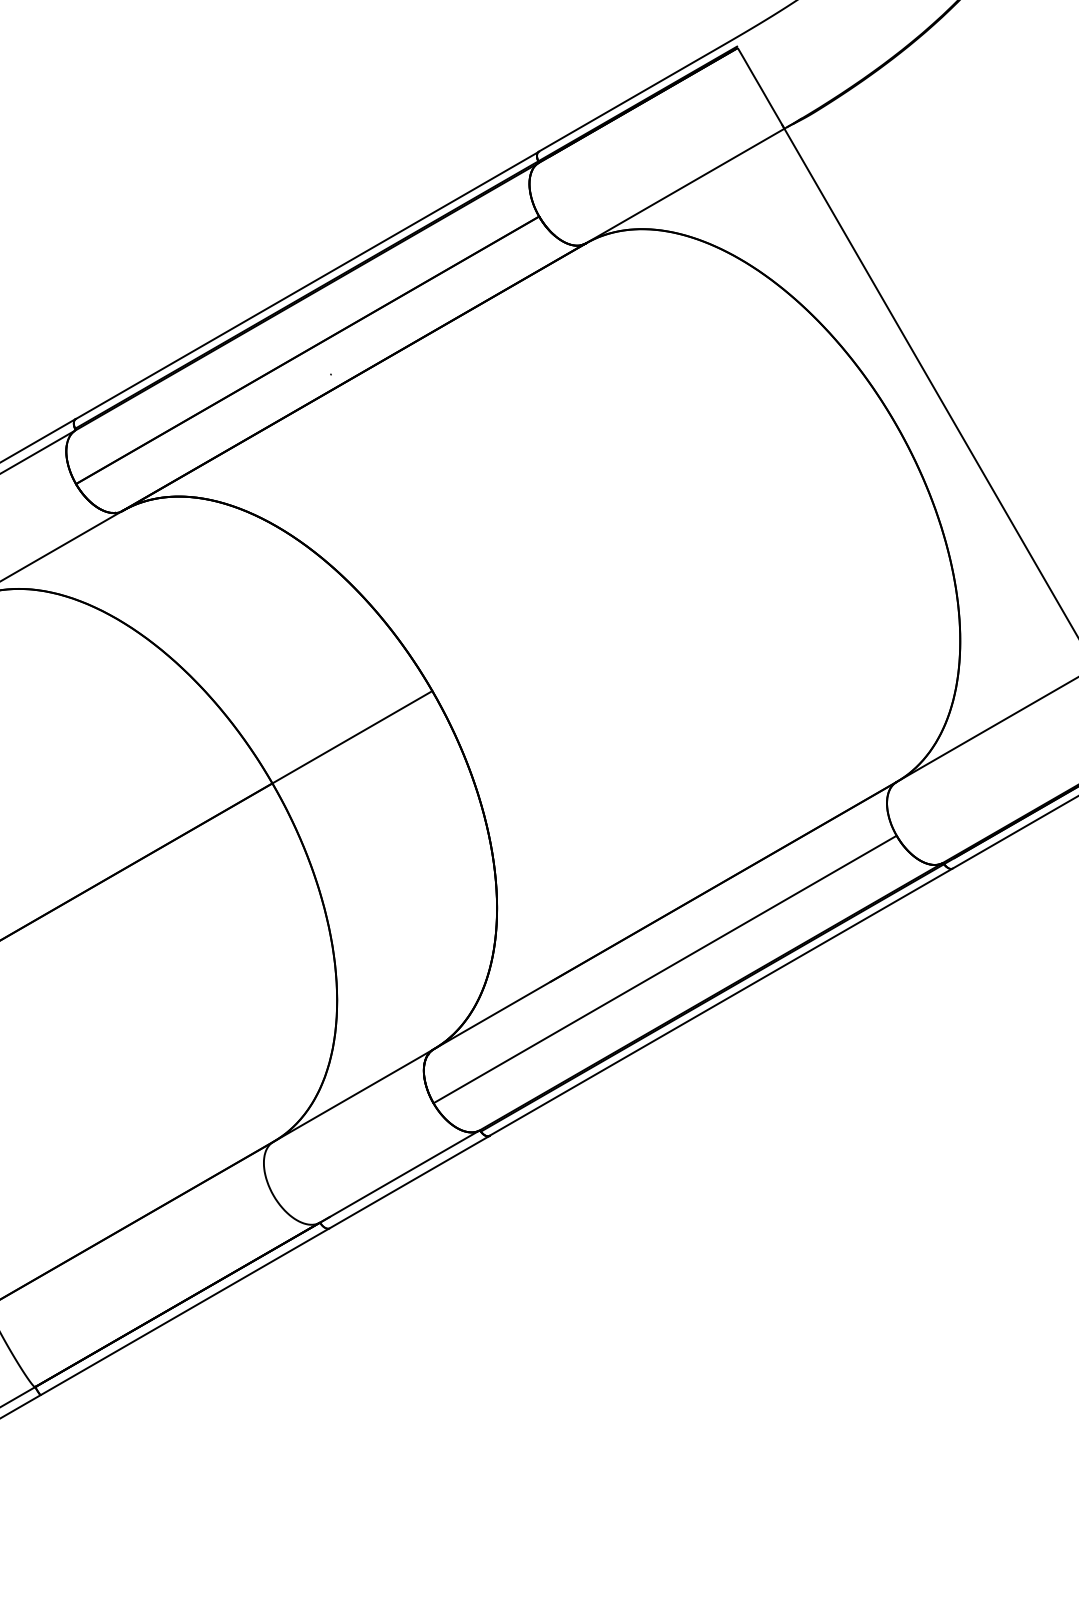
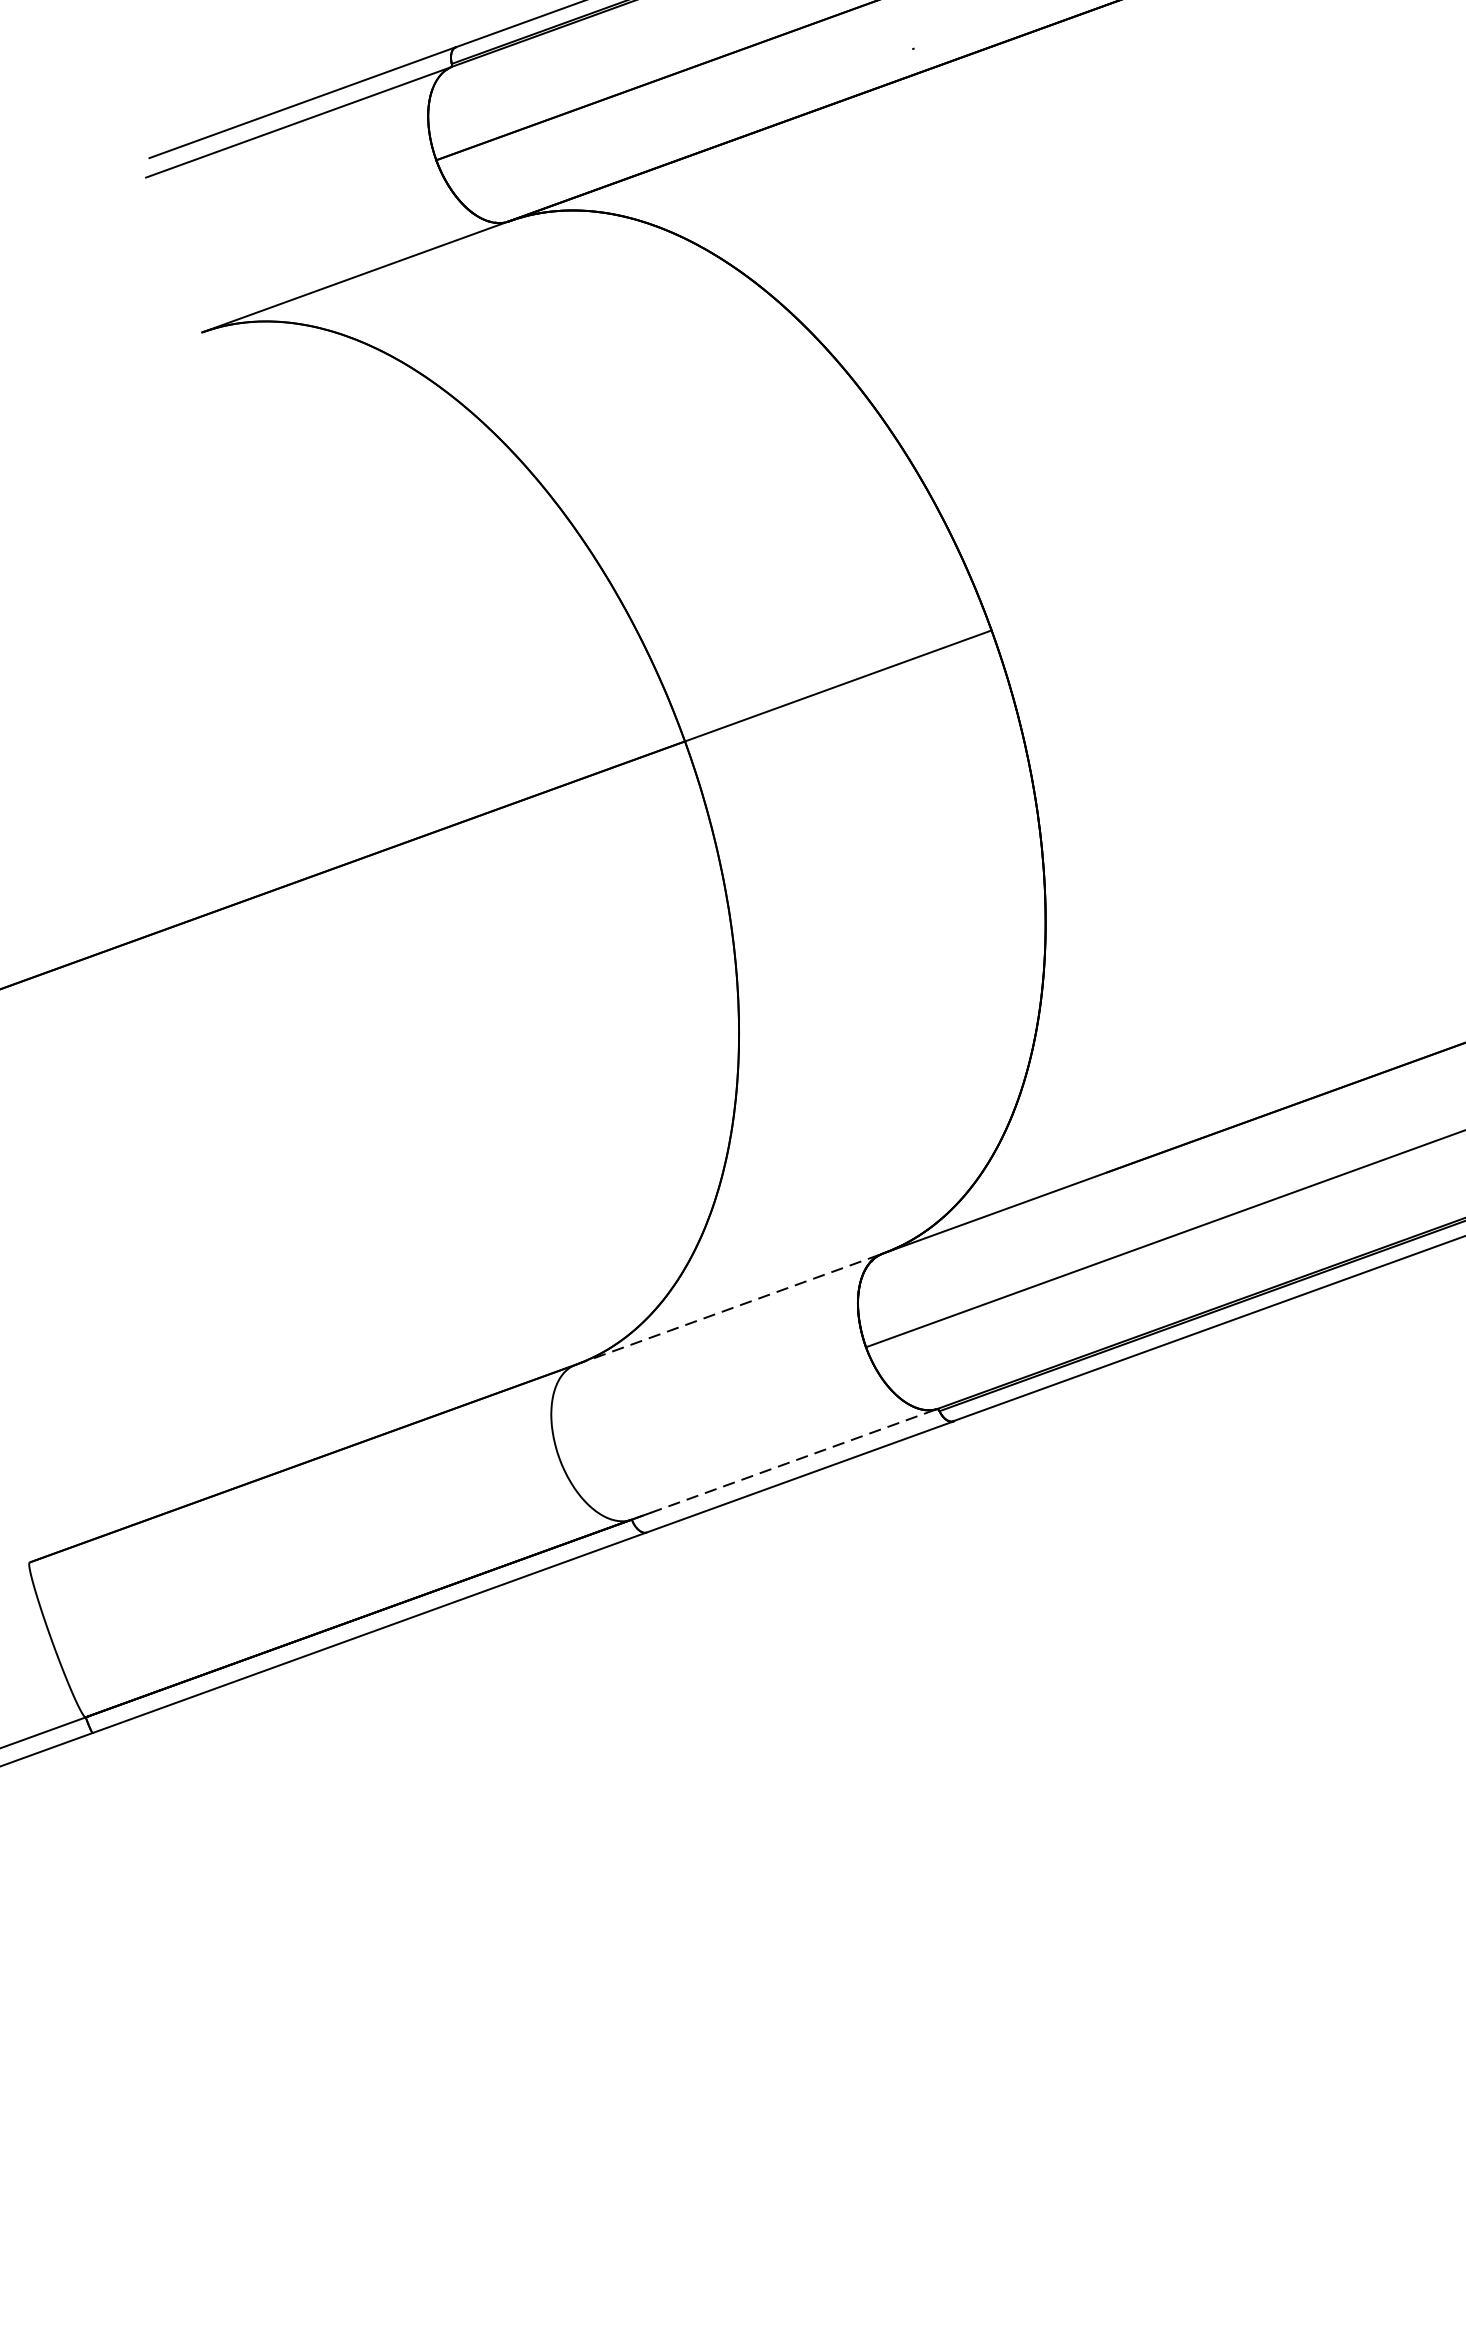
line: (352, 1096) -> (727, 1310), solid -> dashed
line: (399, 1176) -> (784, 1464), solid -> dashed

